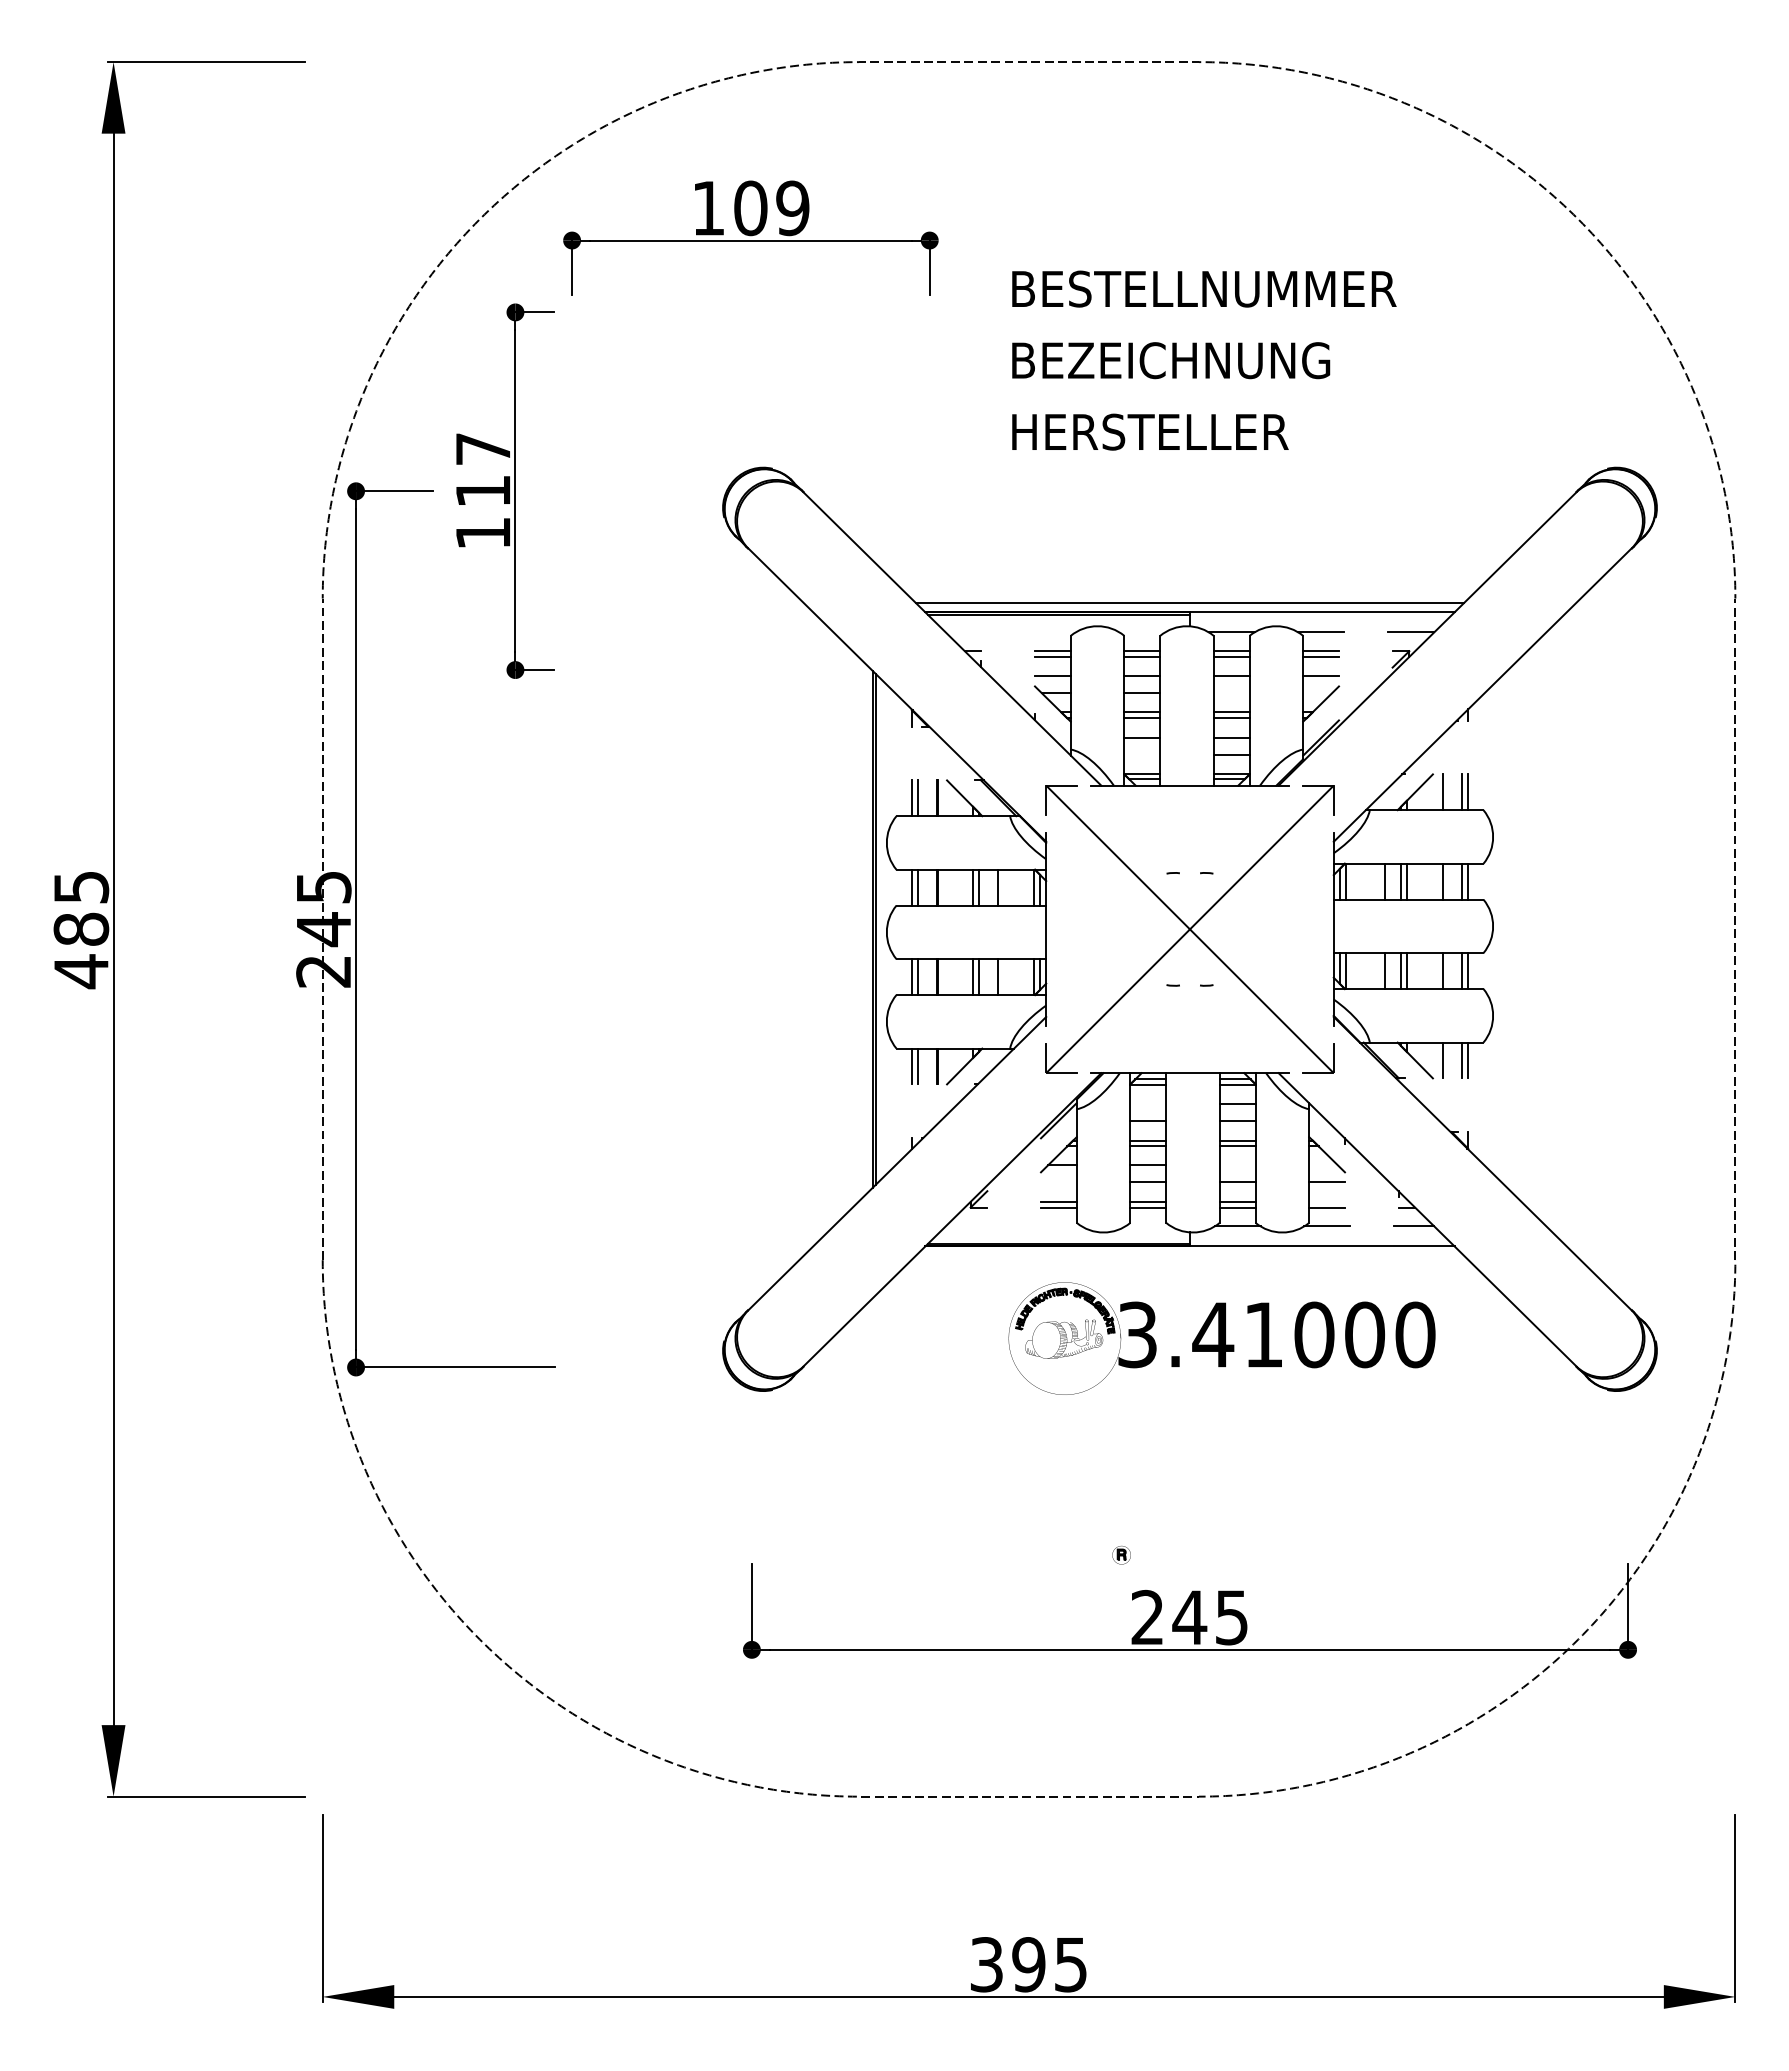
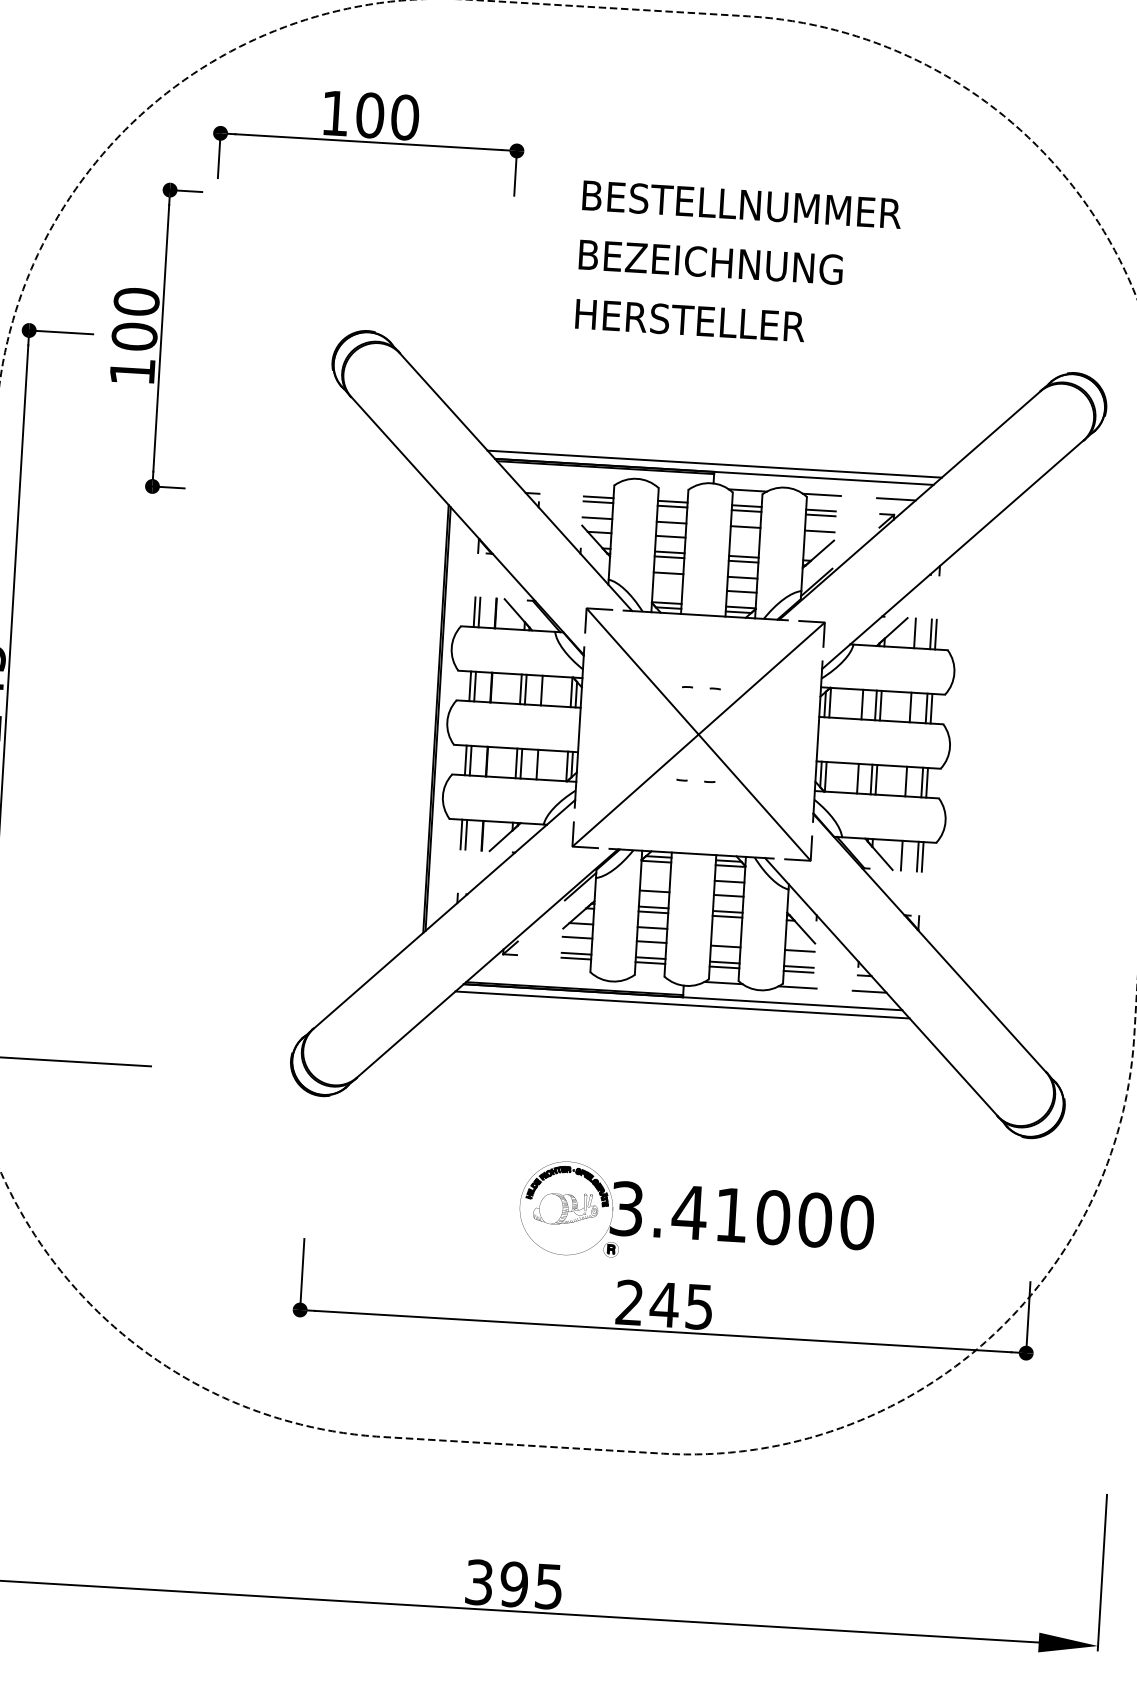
text: (792, 208) -> (404, 117), 109 -> 100
text: (483, 469) -> (135, 318), 117 -> 100
line: (1058, 1182) -> (577, 937), added
line: (1326, 1201) -> (798, 966), added
line: (1189, 1255) -> (682, 1004), added
part: (1221, 1338) -> (696, 1216), moved

